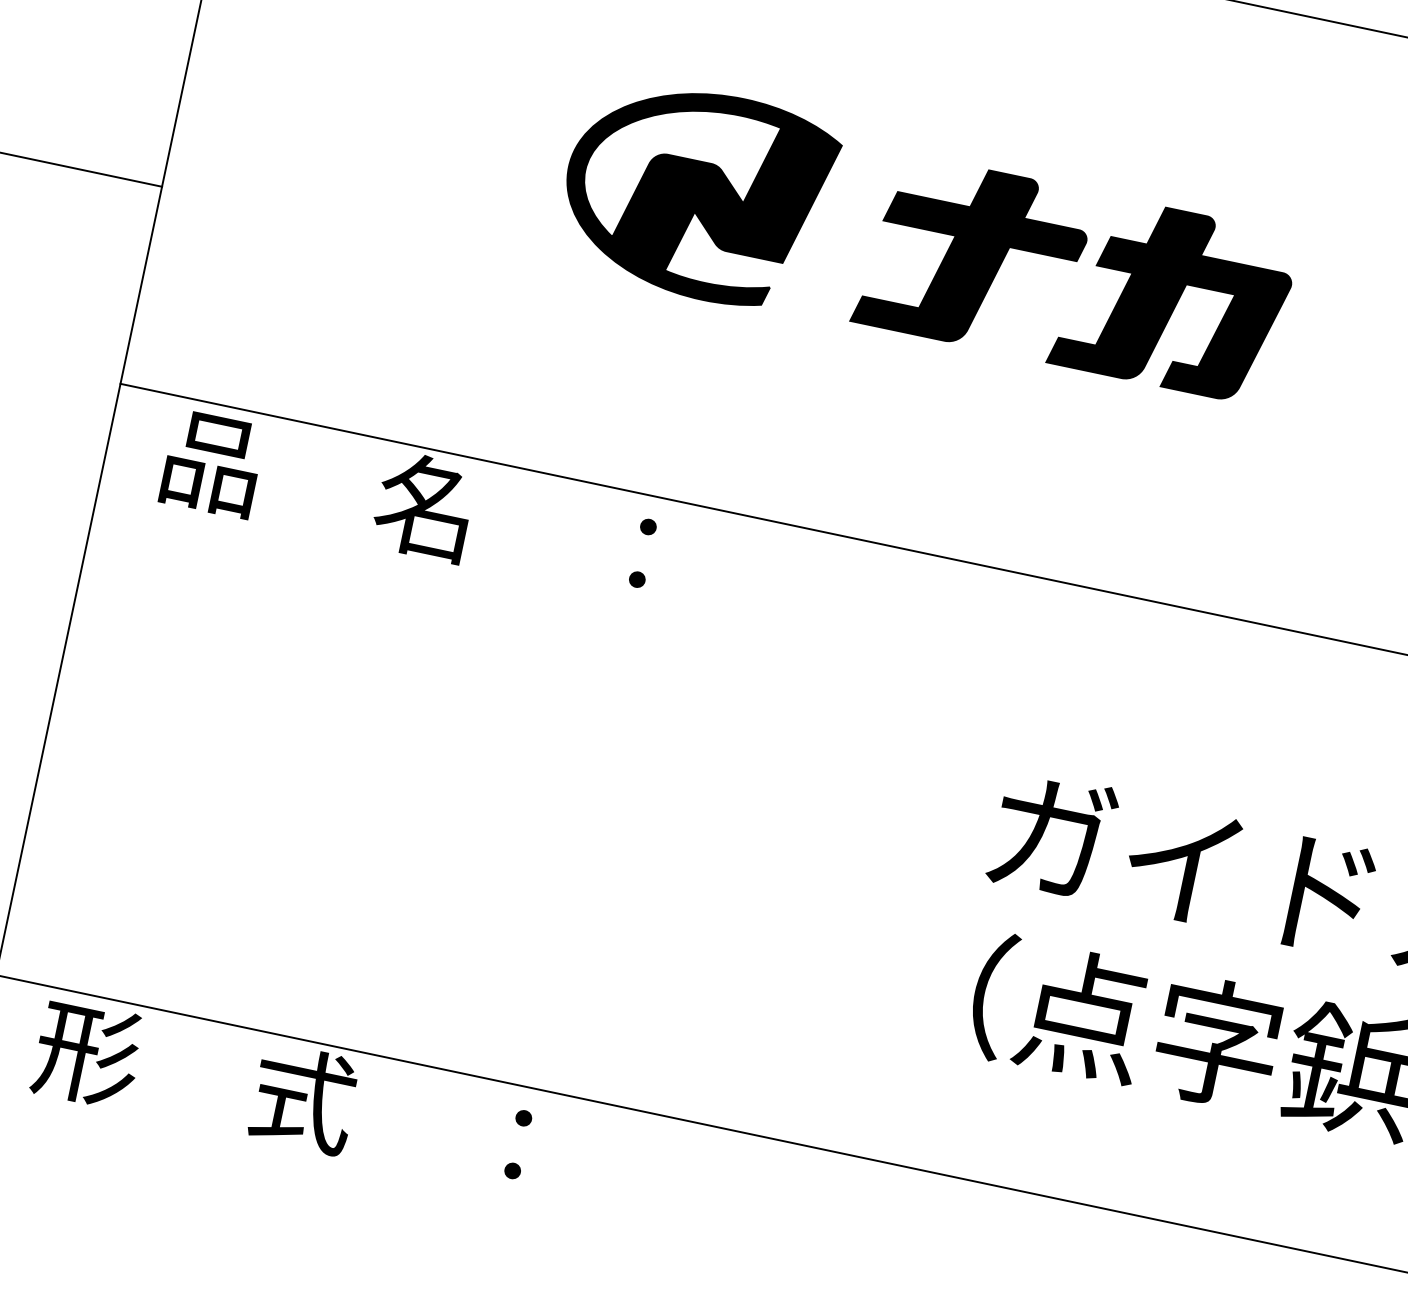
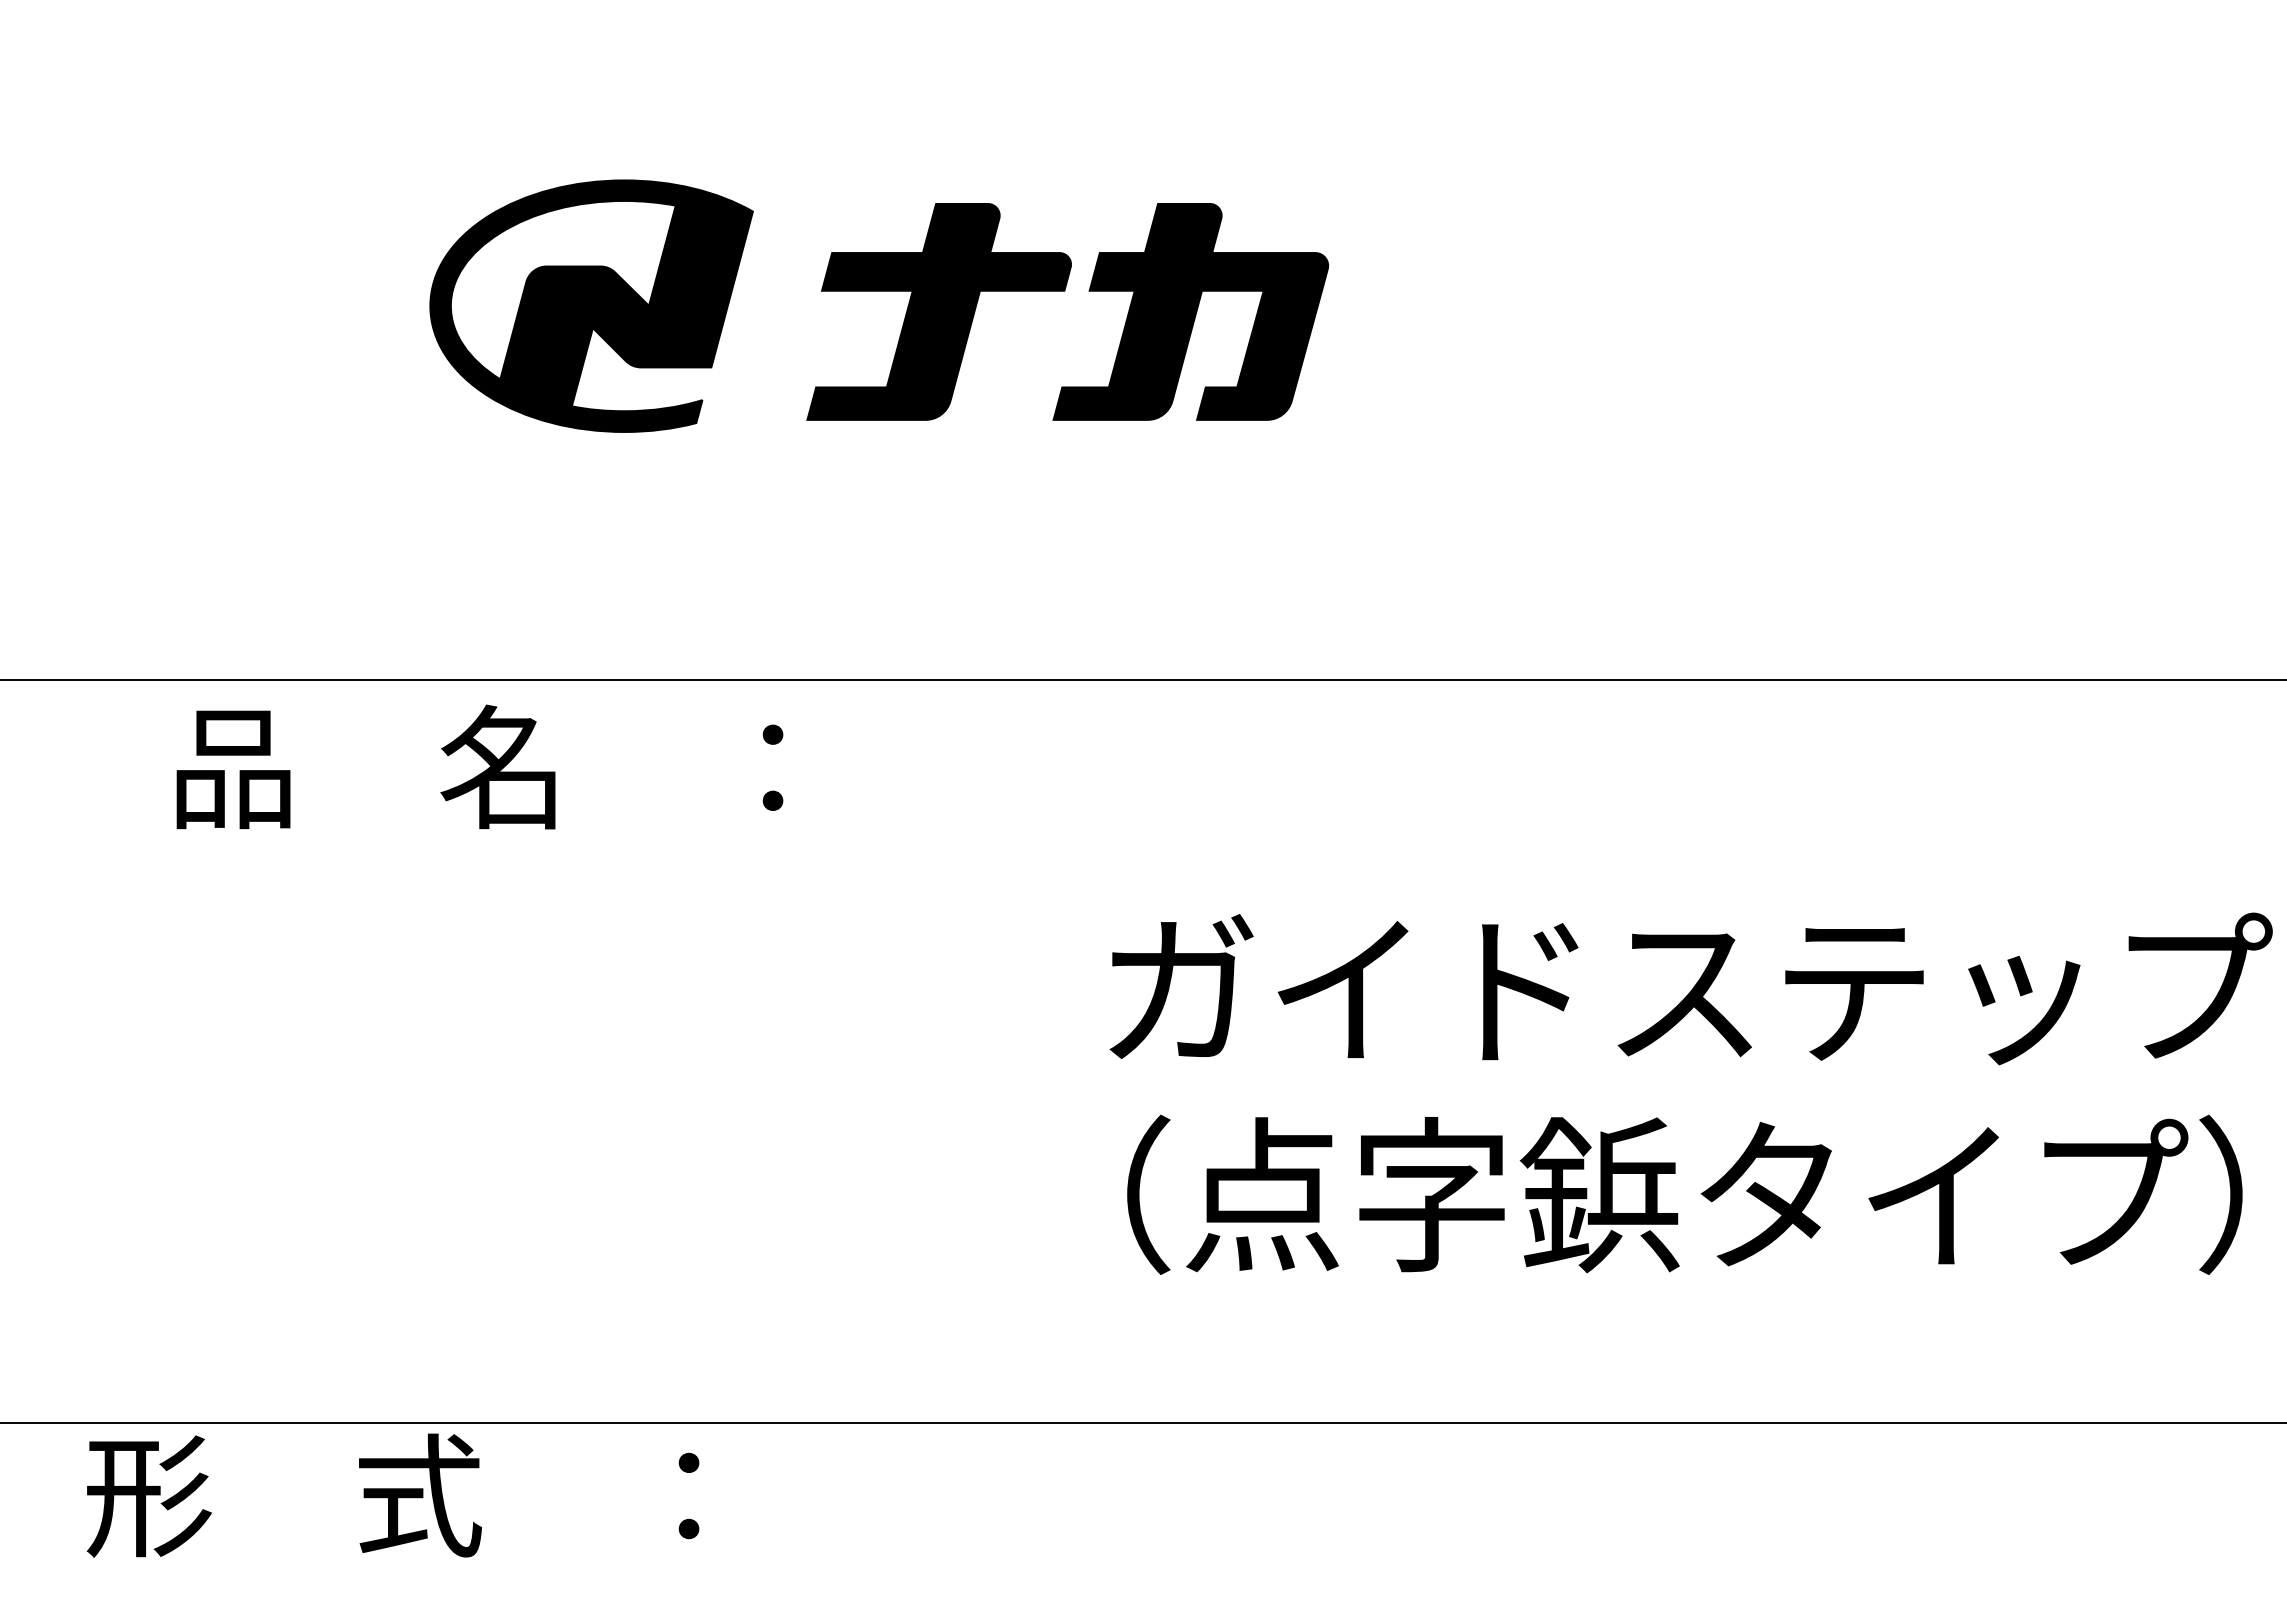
text: (409, 503) -> (479, 766), moved
text: (282, 1094) -> (392, 1495), moved

